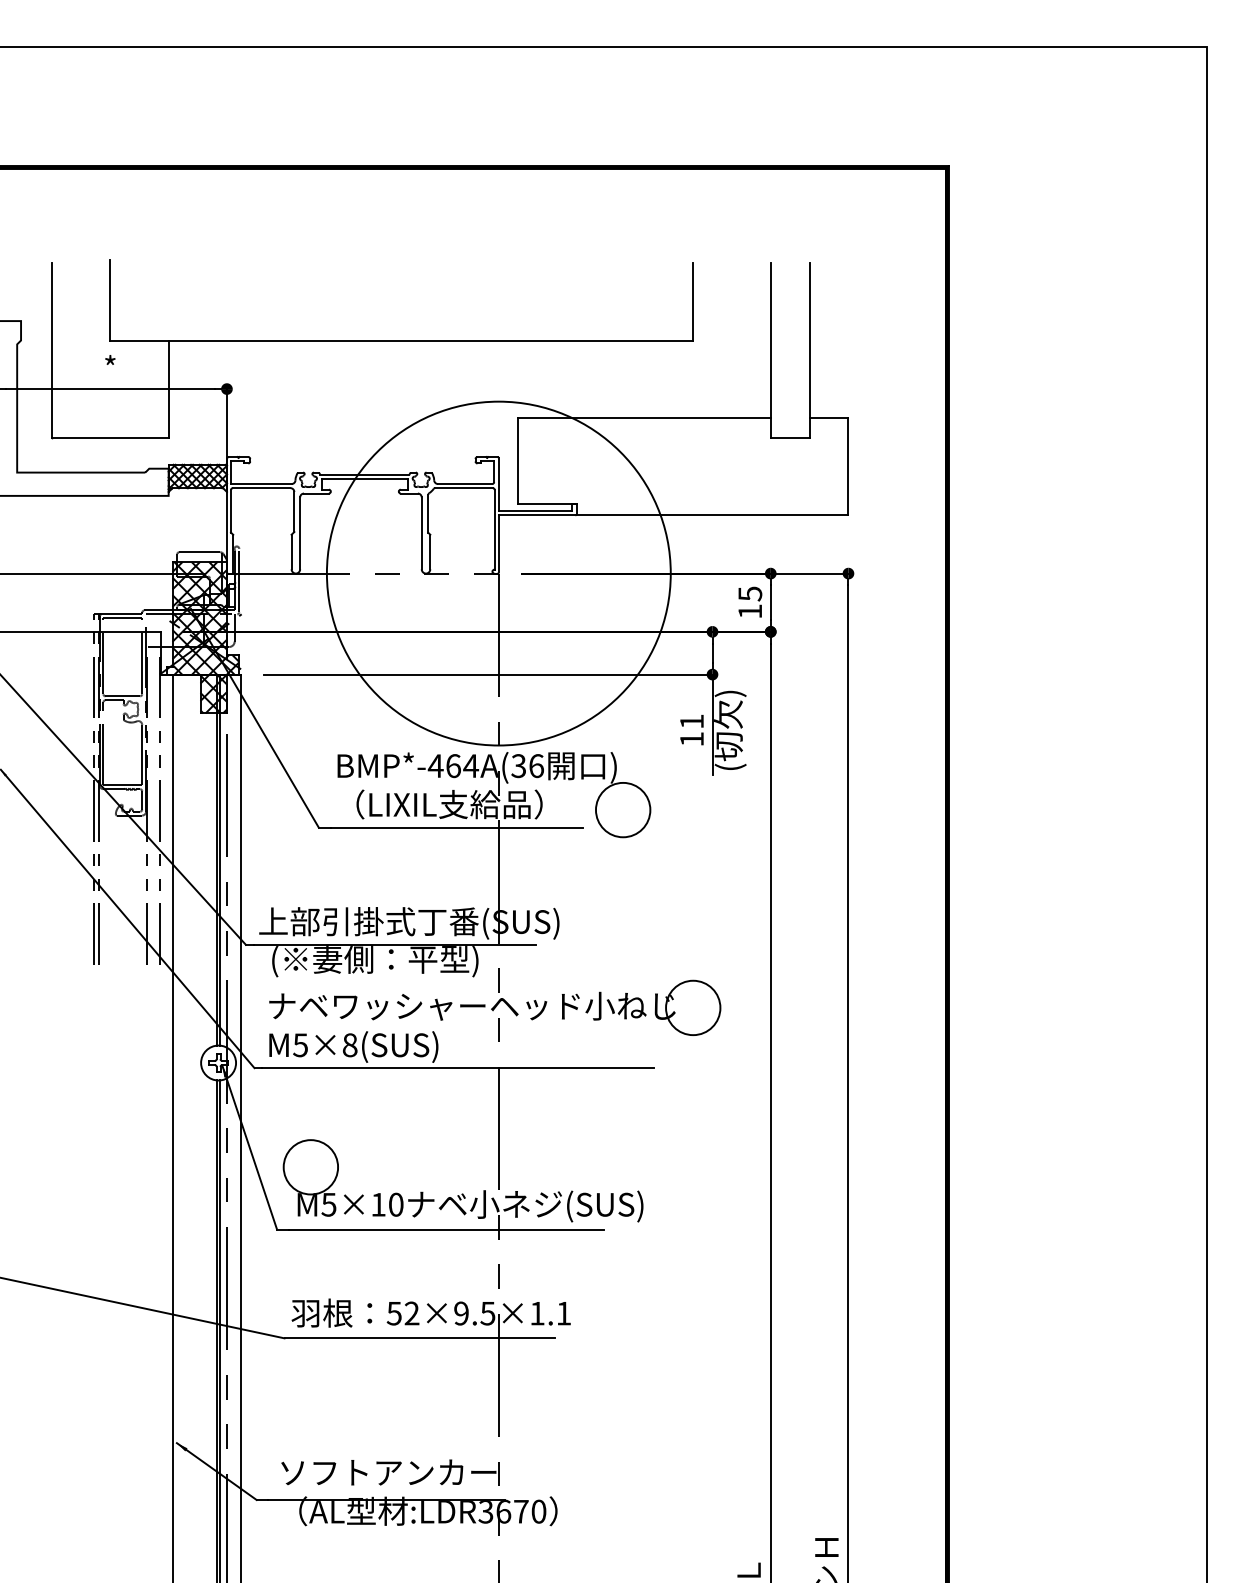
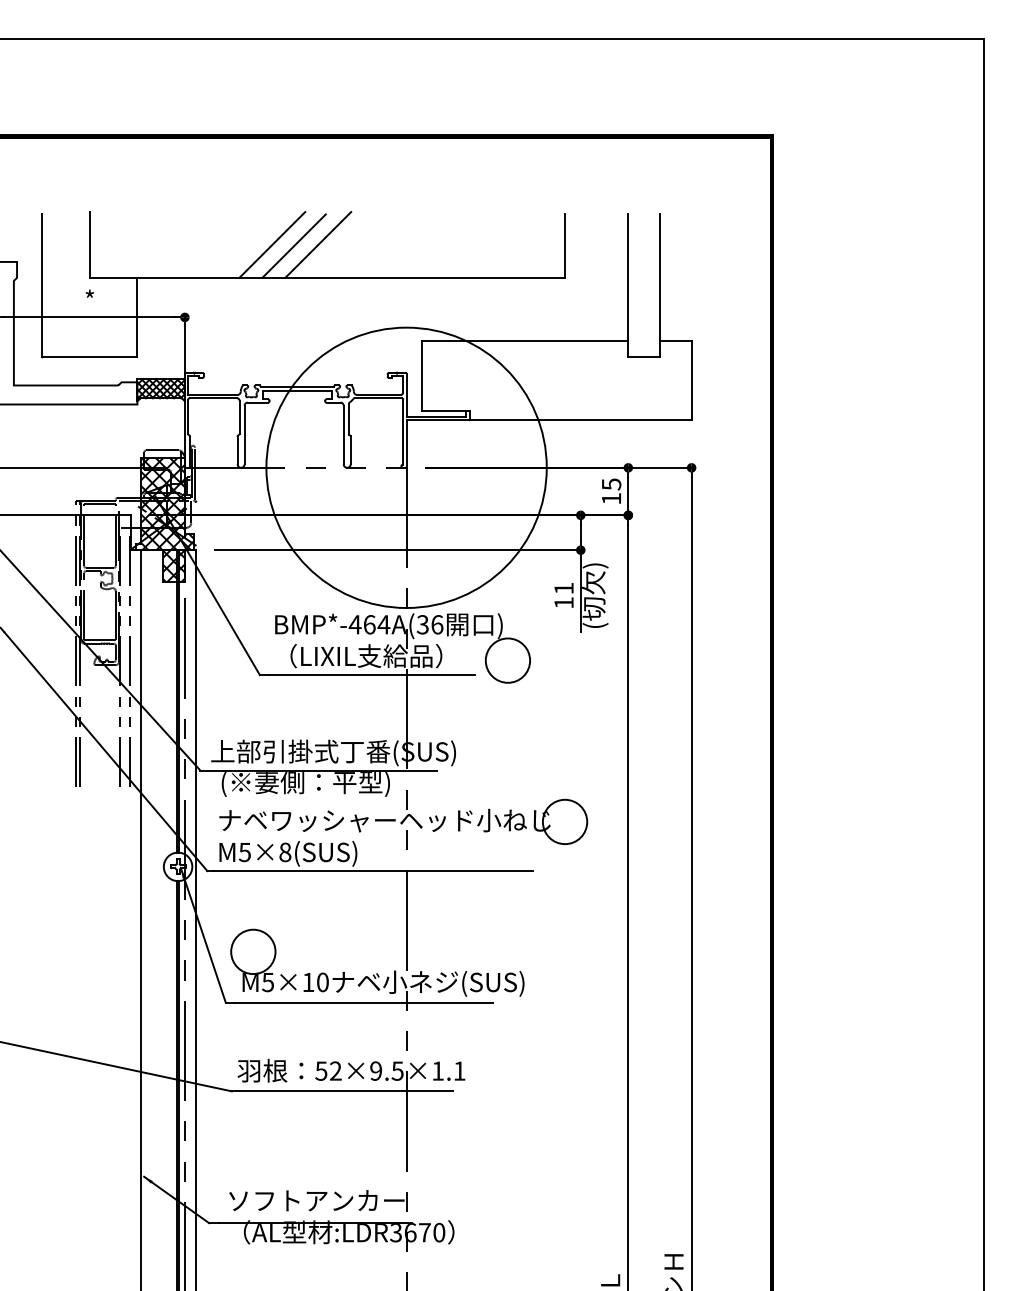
line: (333, 299) -> (271, 244), added
line: (390, 299) -> (318, 244), added
line: (360, 301) -> (293, 246), added

